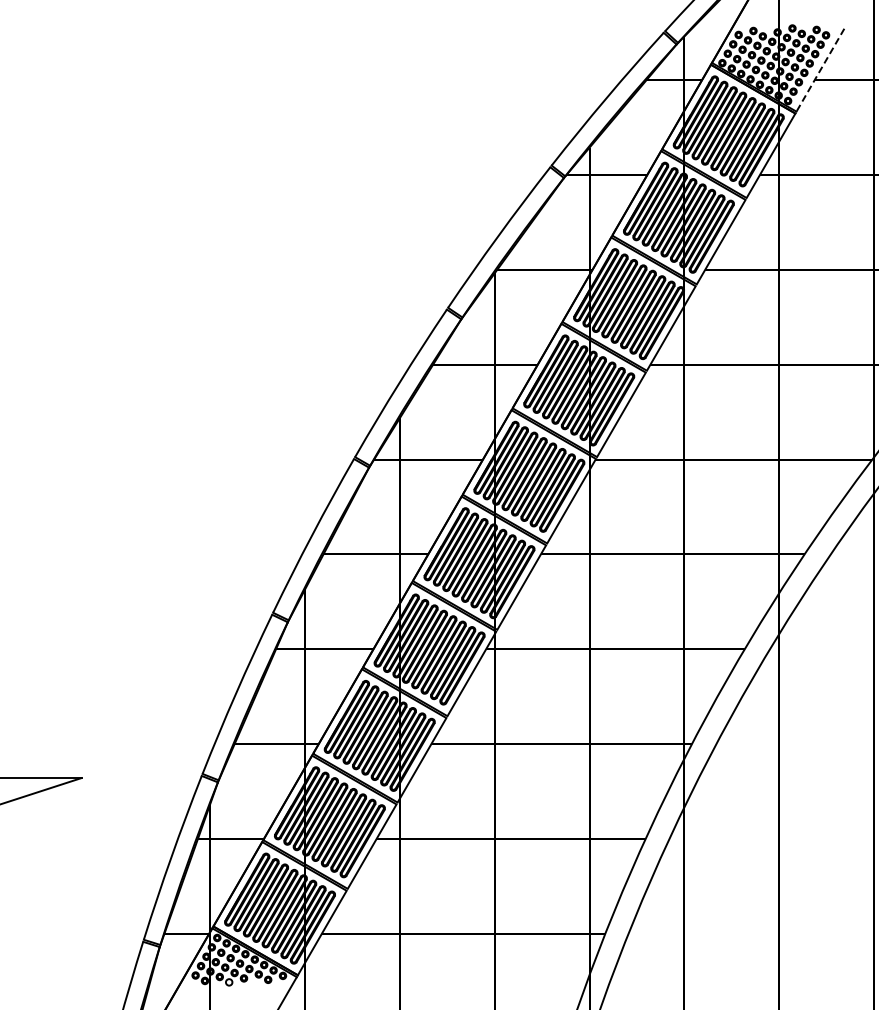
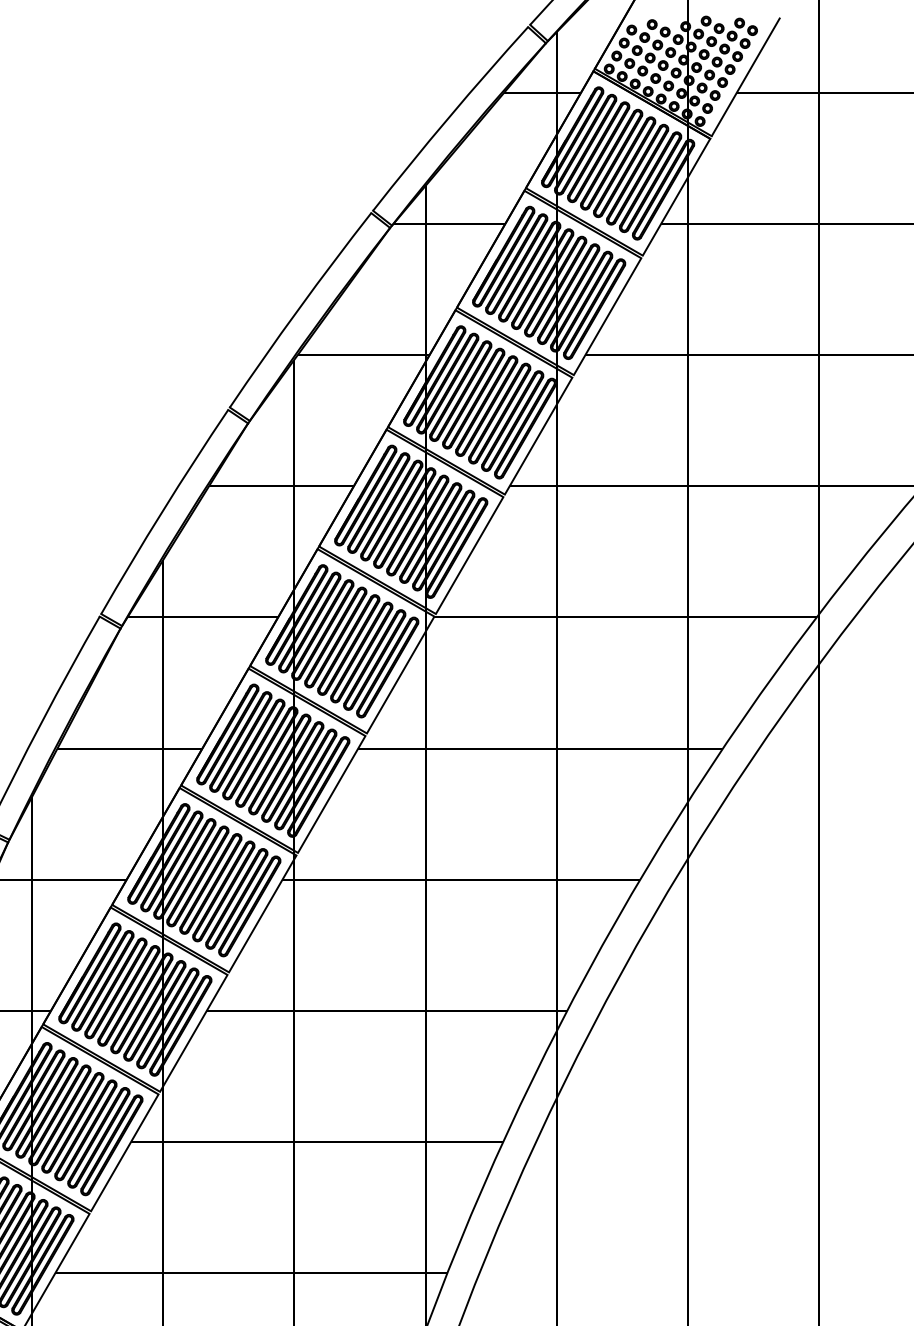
line: (821, 68) -> (746, 76), dashed -> solid

